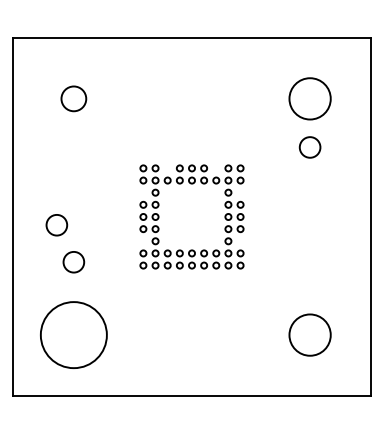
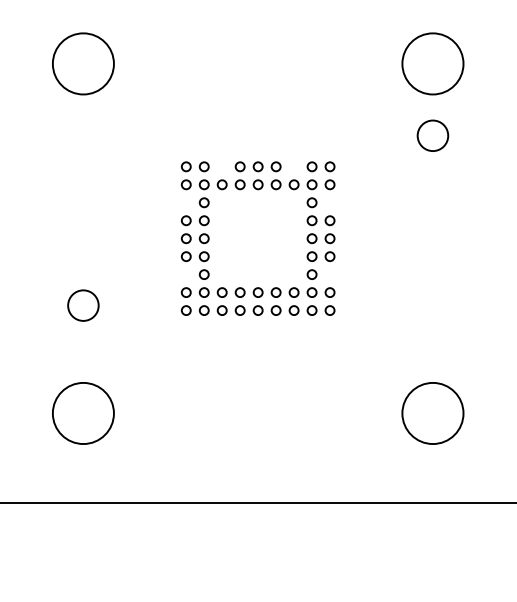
circle: (73, 98) -> (82, 63), size x1.67
circle: (56, 225) -> (57, 251), removed
circle: (73, 334) -> (82, 412), size x0.62

